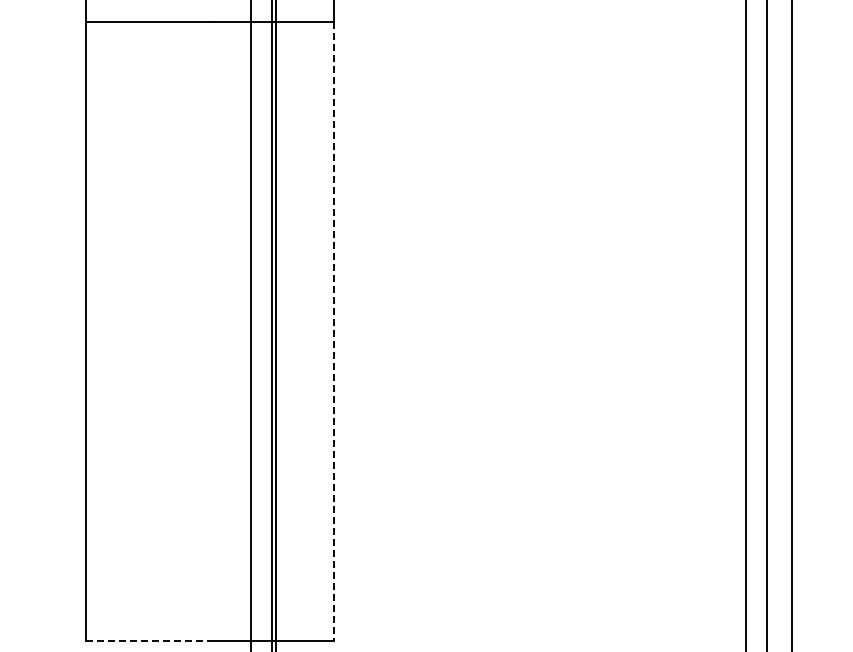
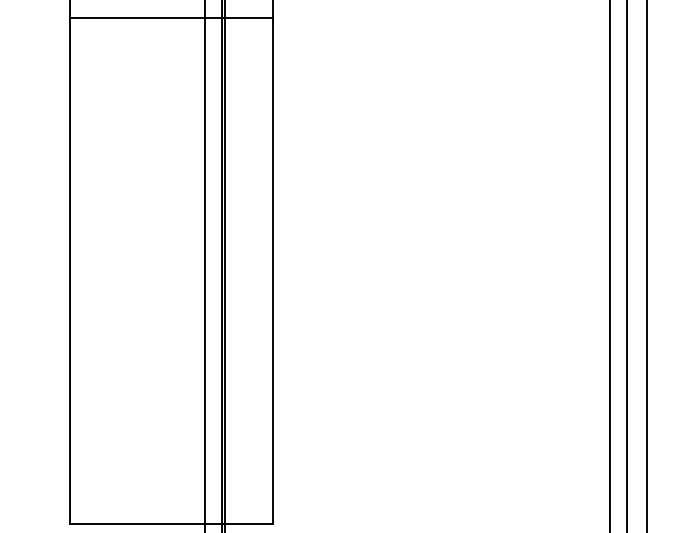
line: (333, 331) -> (272, 270), dashed -> solid
line: (148, 640) -> (121, 523), dashed -> solid

